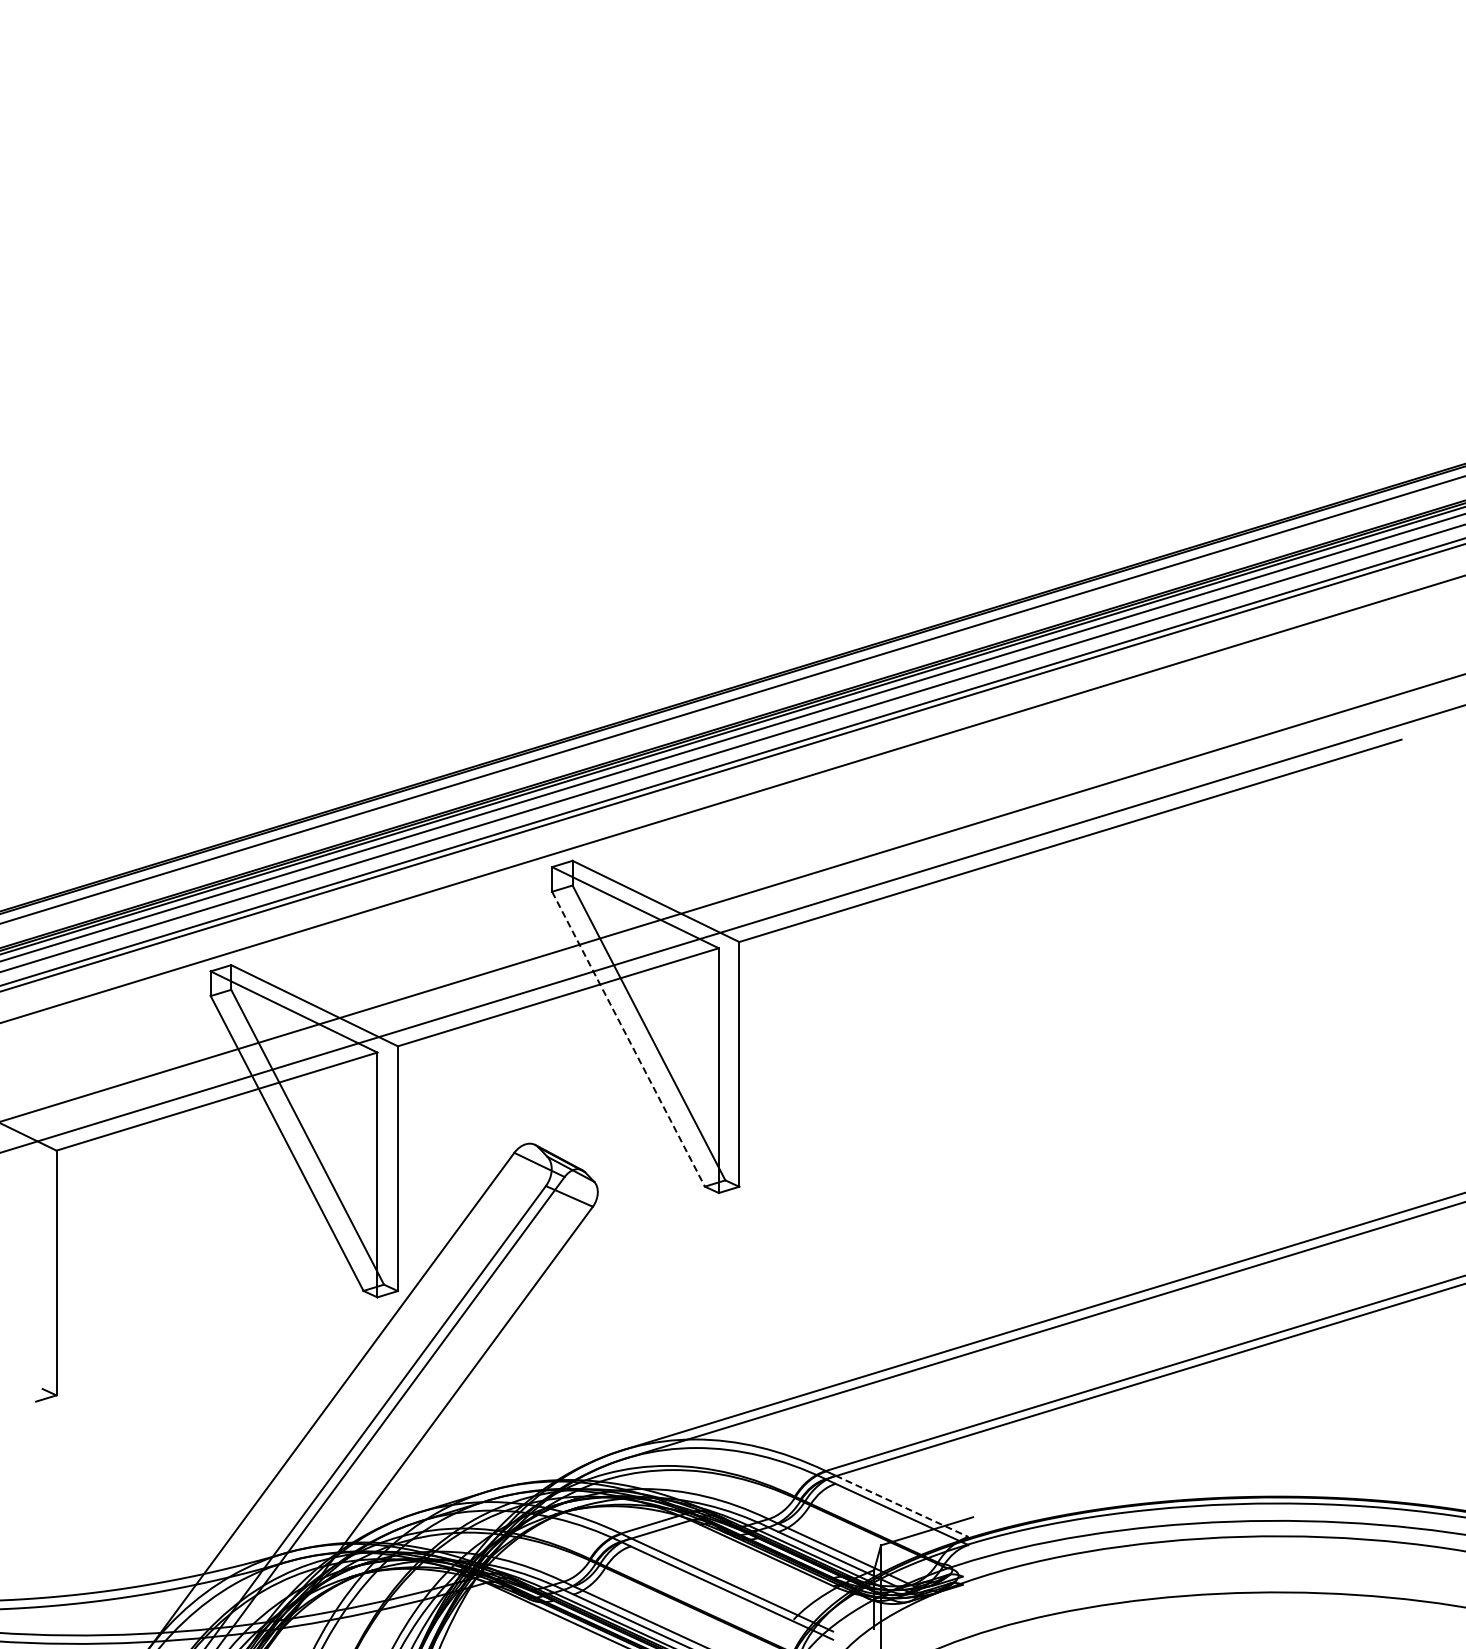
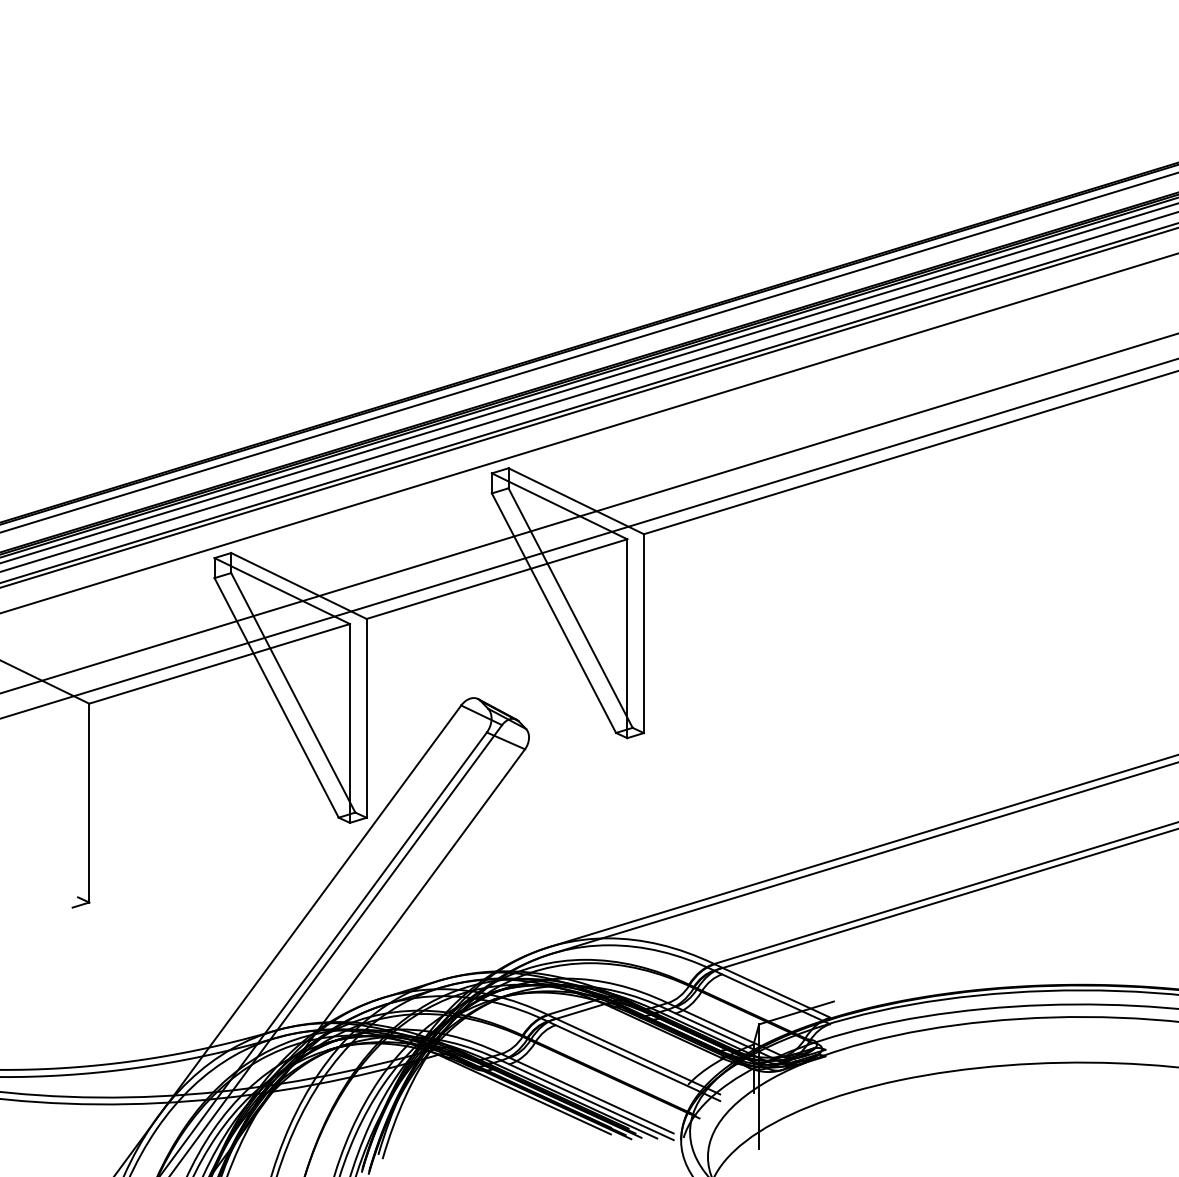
line: (628, 1039) -> (553, 613), dashed -> solid
line: (902, 1506) -> (776, 992), dashed -> solid

